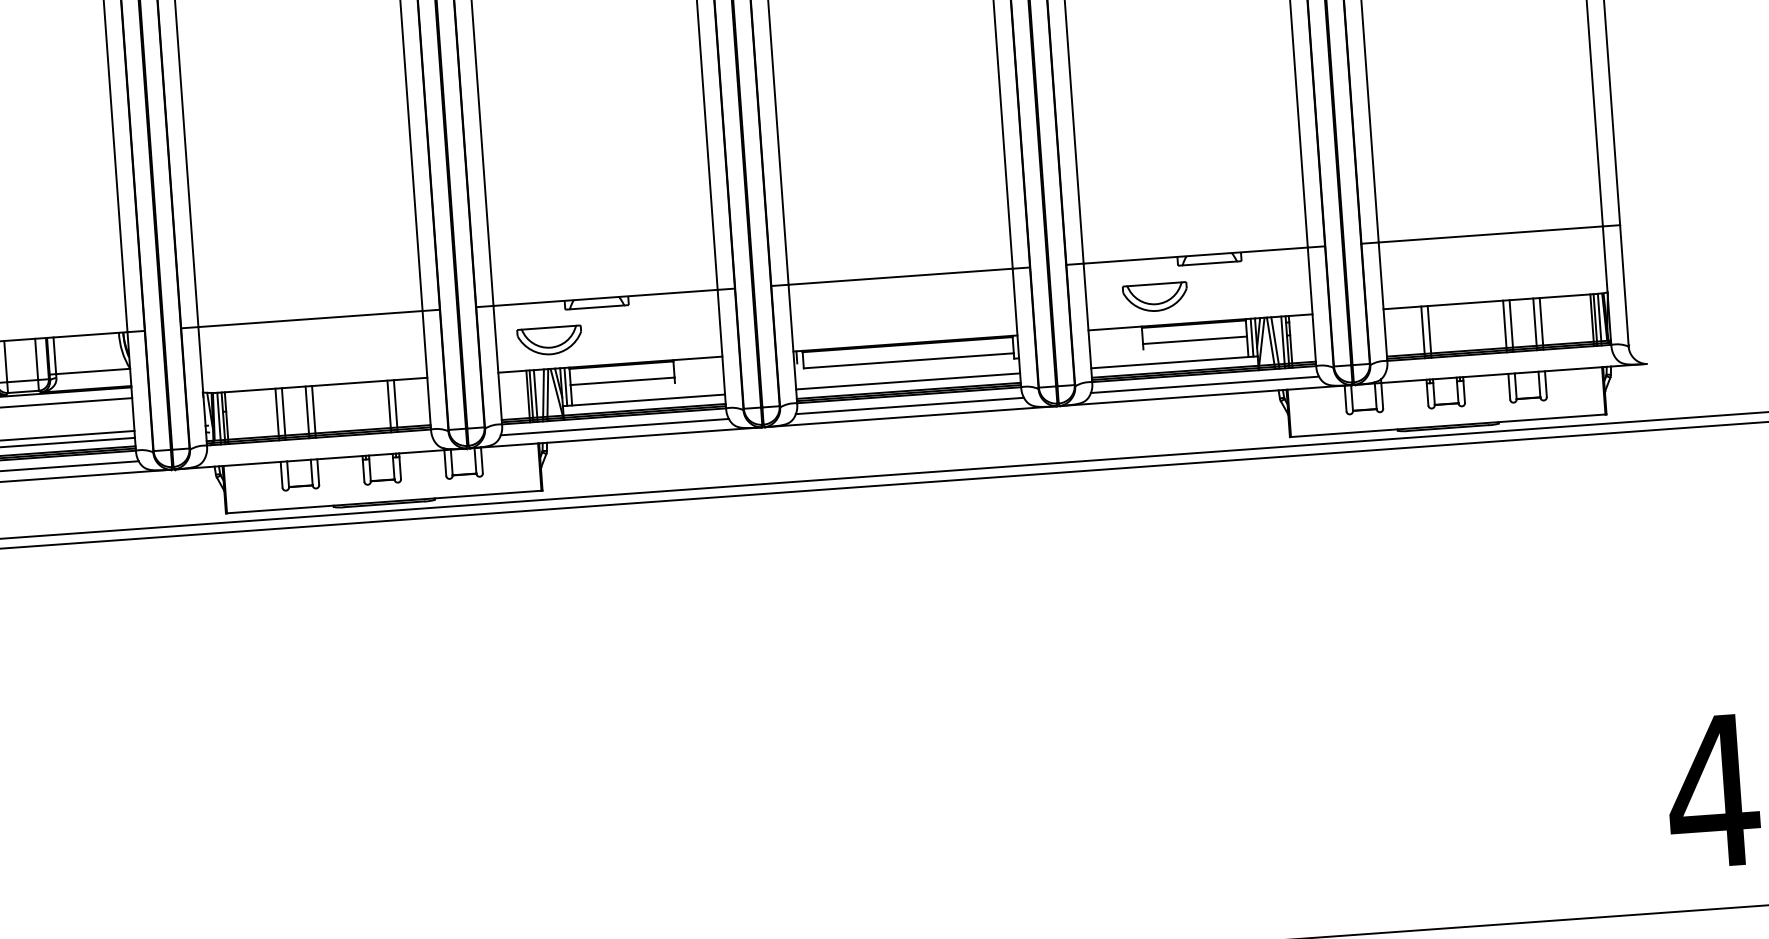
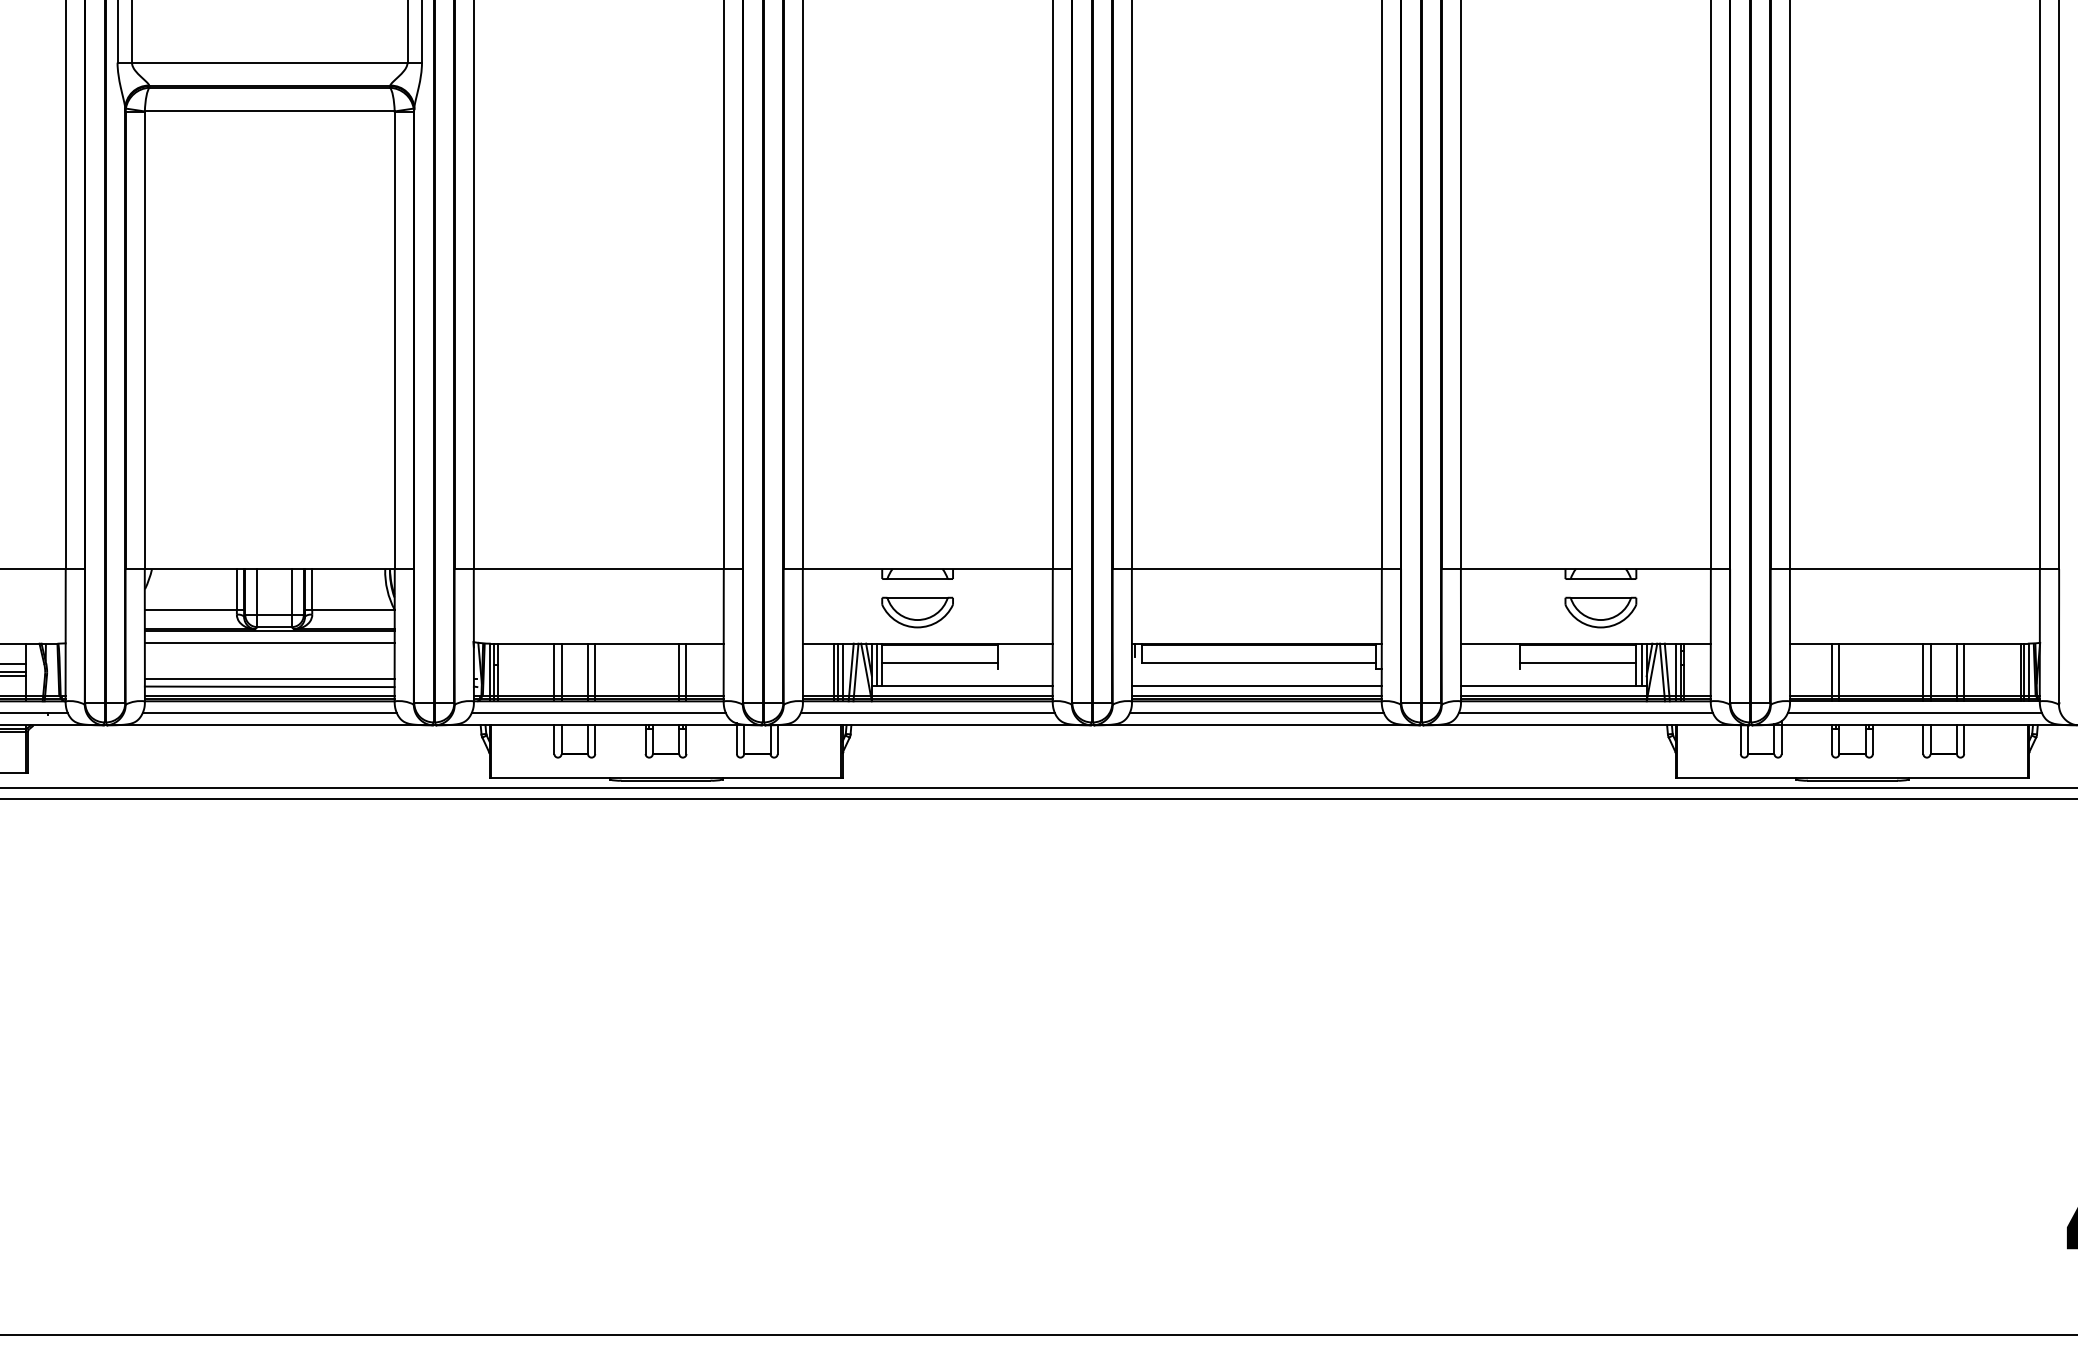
part: (1155, 297) -> (1600, 612), moved
part: (549, 340) -> (917, 612), moved
line: (1499, 363) -> (1914, 713), added
line: (319, 448) -> (598, 713), added

